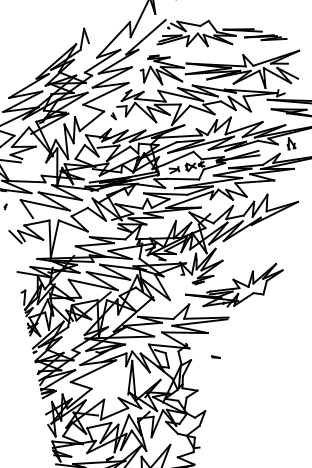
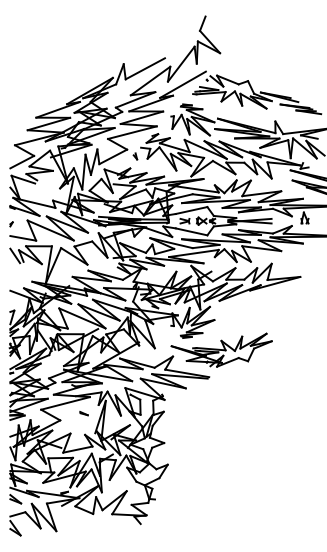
line: (105, 28) -> (144, 68), added
line: (20, 218) -> (23, 238), added
part: (215, 357) -> (83, 413), moved

